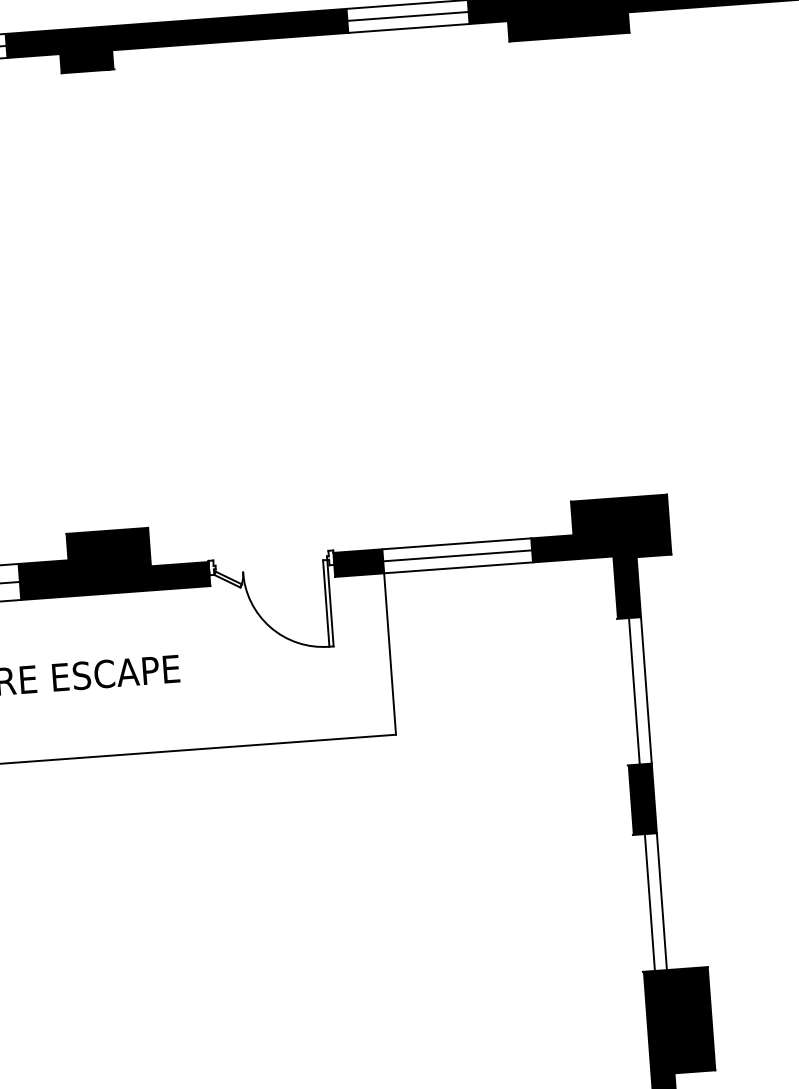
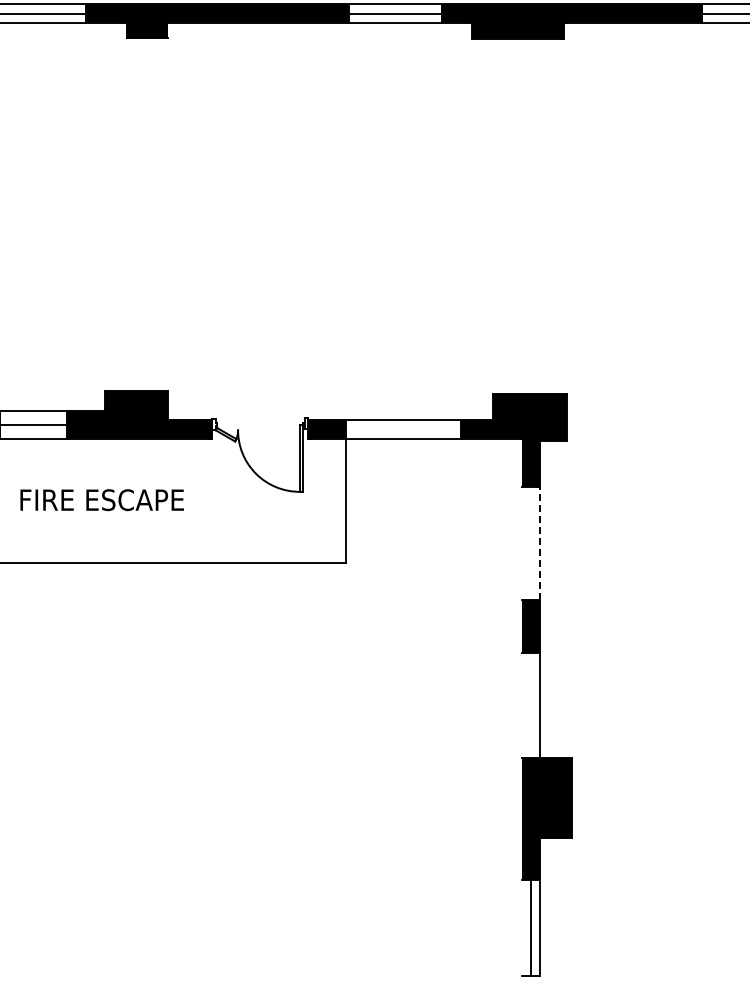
line: (457, 555) -> (403, 429), removed
line: (646, 689) -> (540, 542), solid -> dashed
line: (634, 690) -> (531, 542), removed
line: (650, 902) -> (531, 705), removed

